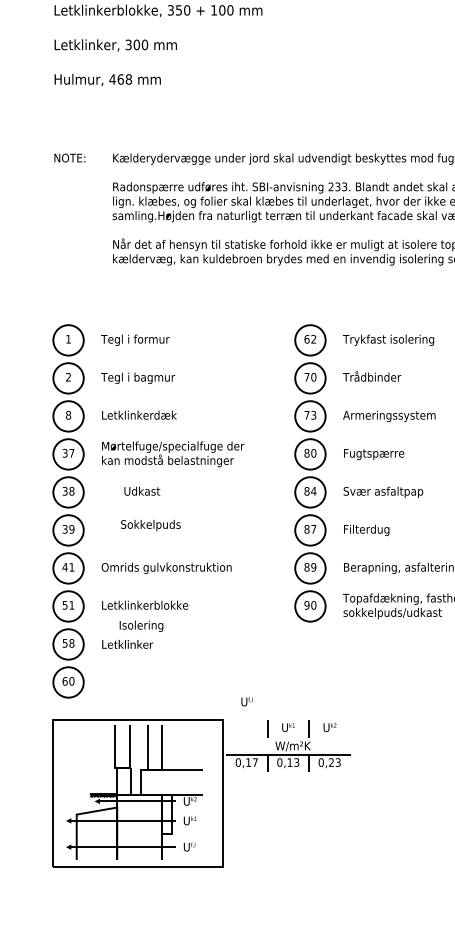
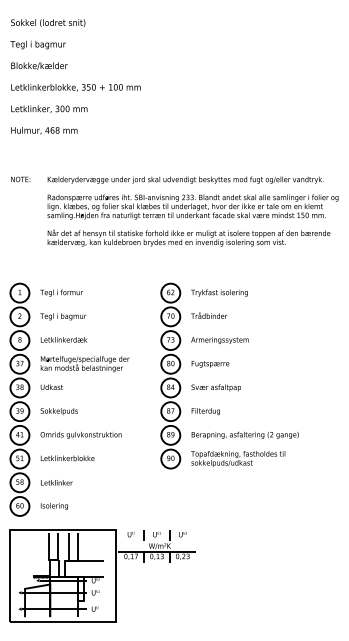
text: (141, 490) -> (51, 386), moved
text: (149, 525) -> (58, 411), moved
text: (139, 626) -> (53, 506), moved
text: (245, 701) -> (130, 534), moved

